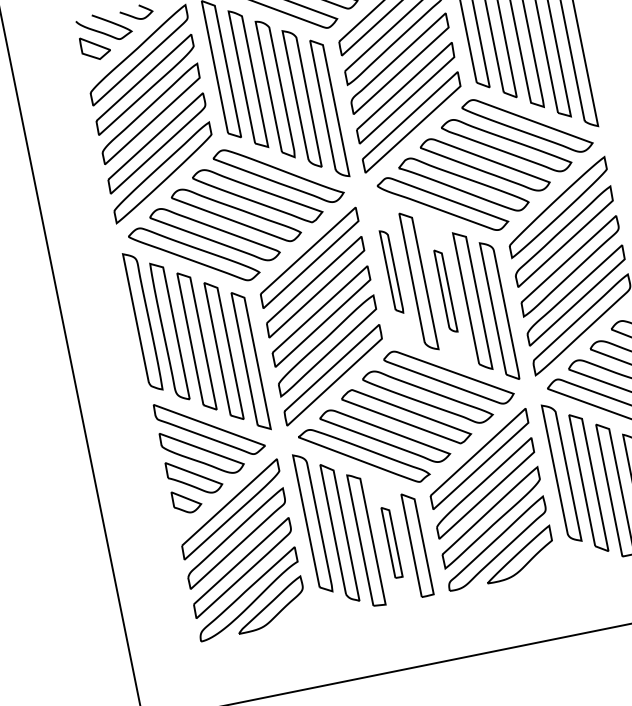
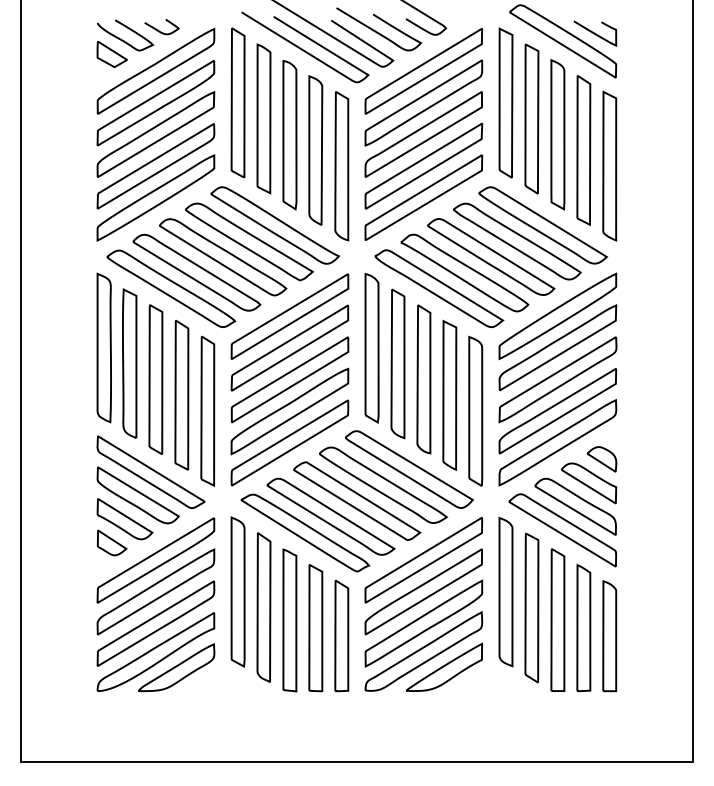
part: (391, 272) -> (371, 348), size x1.67
part: (445, 291) -> (423, 379), size x1.67
part: (391, 542) -> (315, 628), size x1.67

